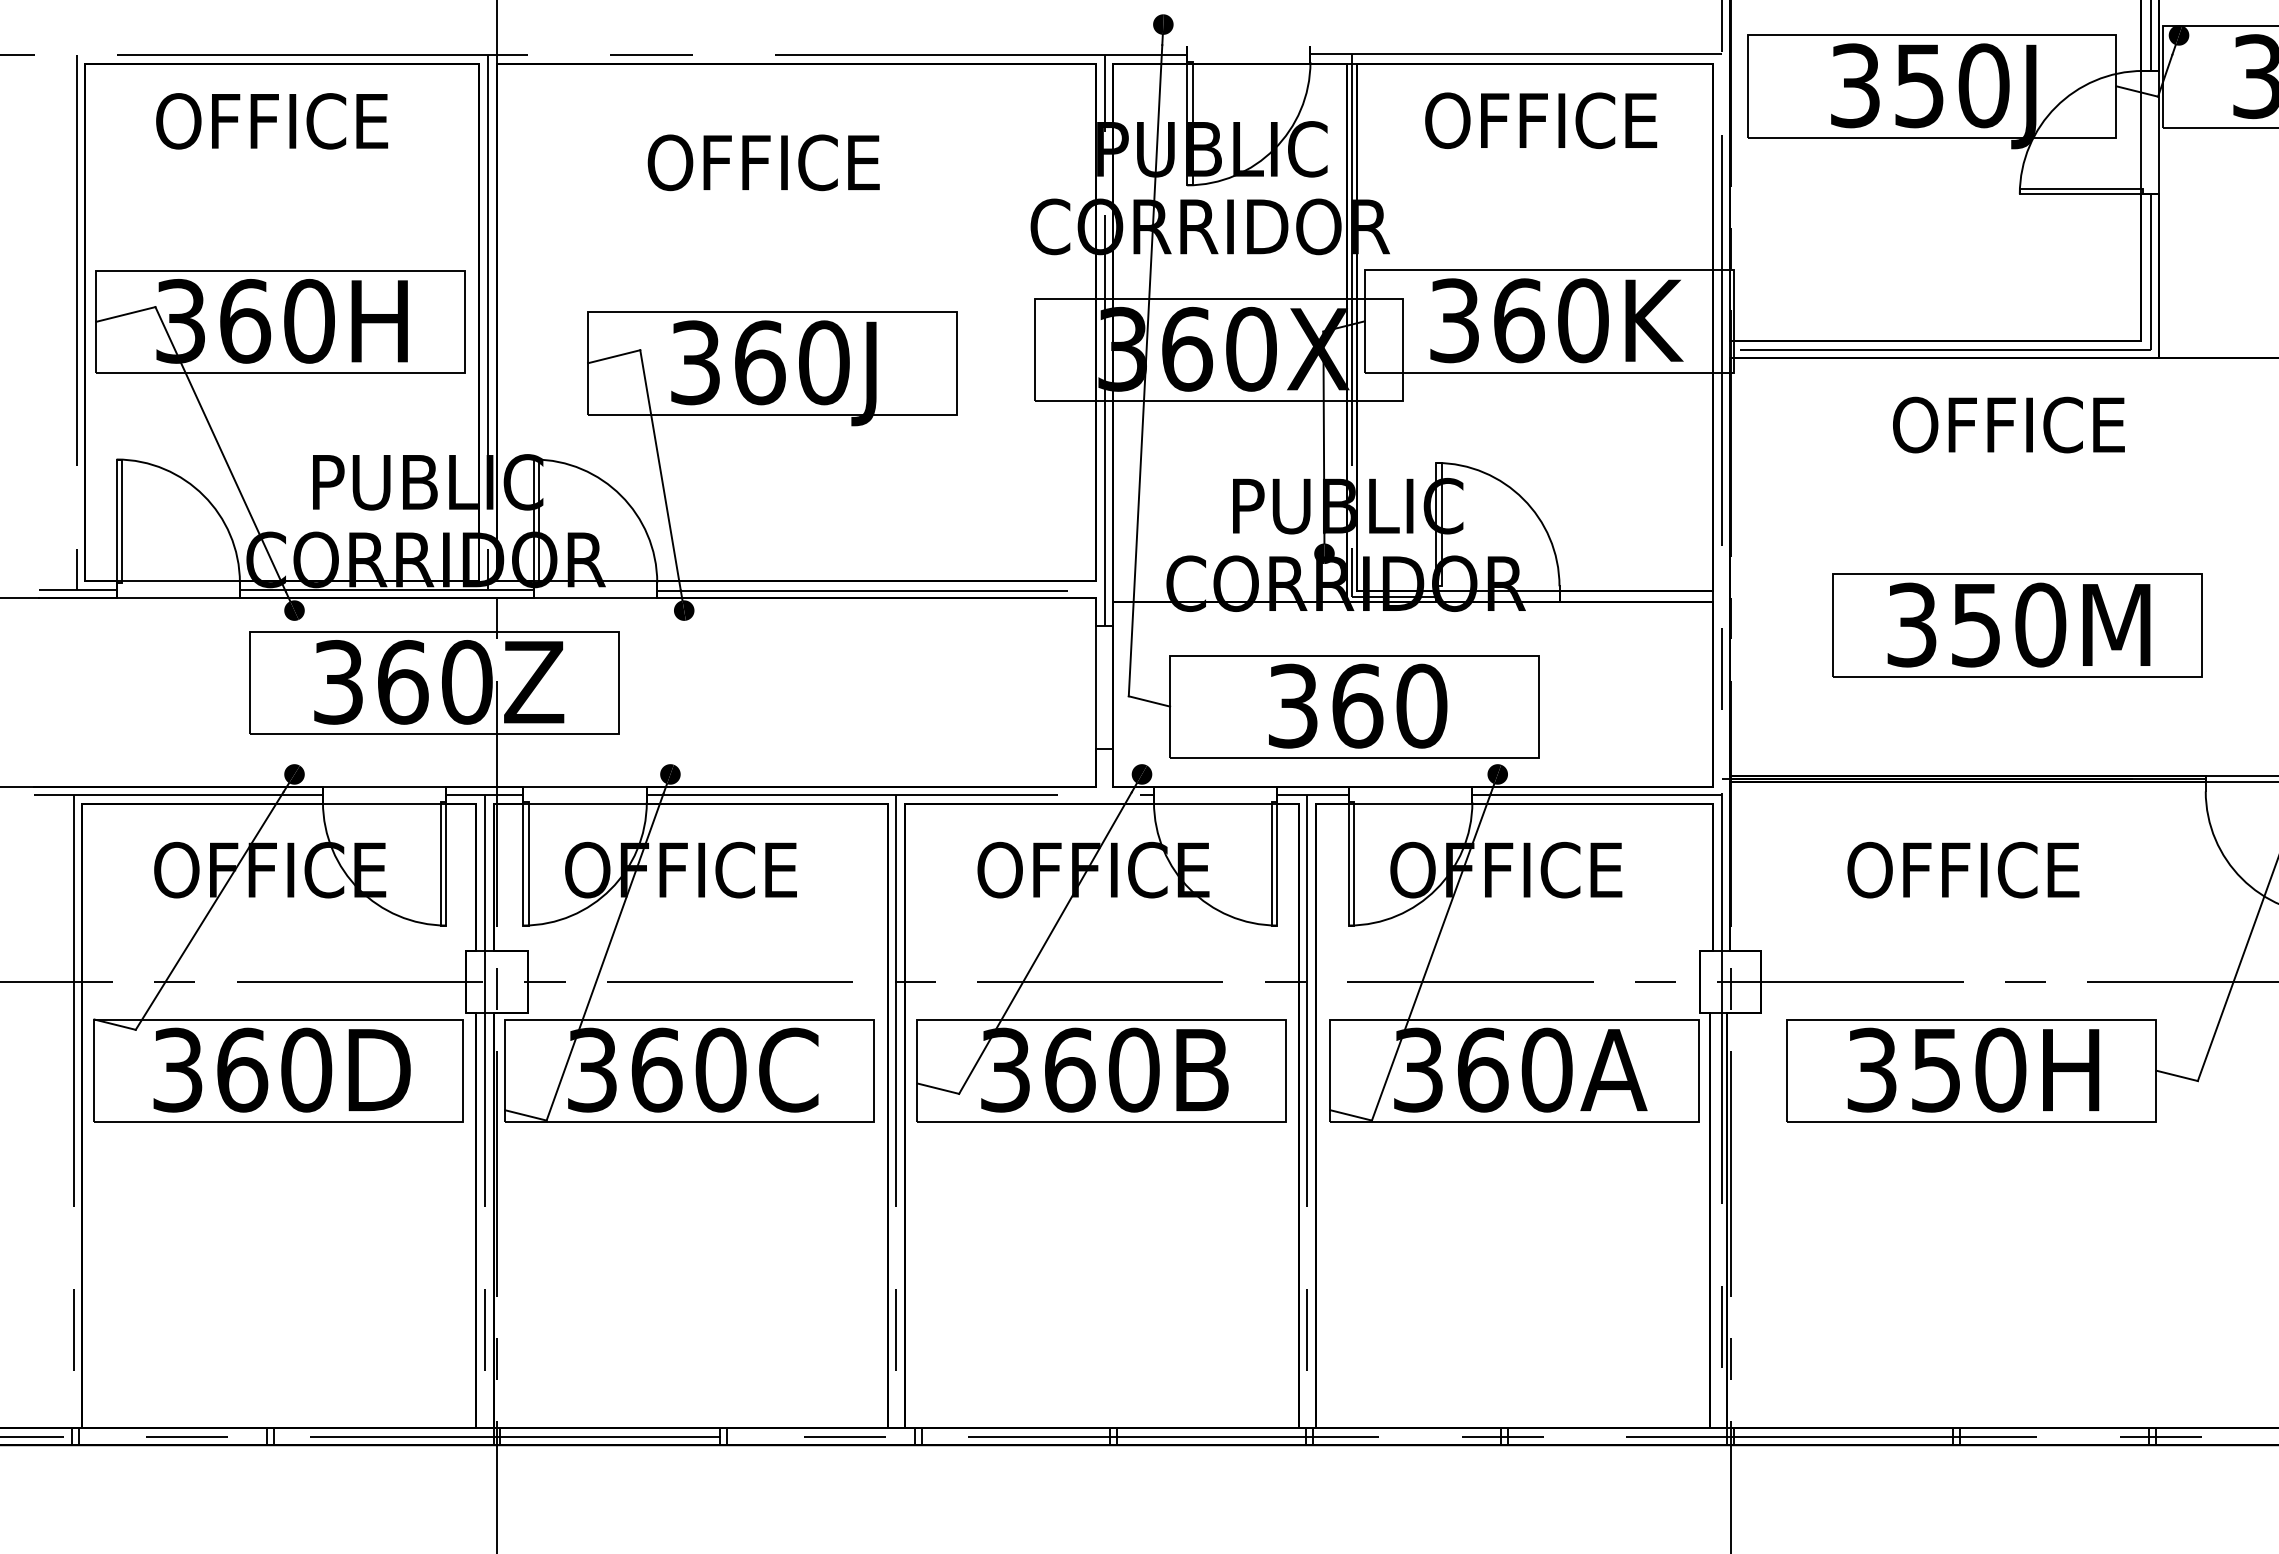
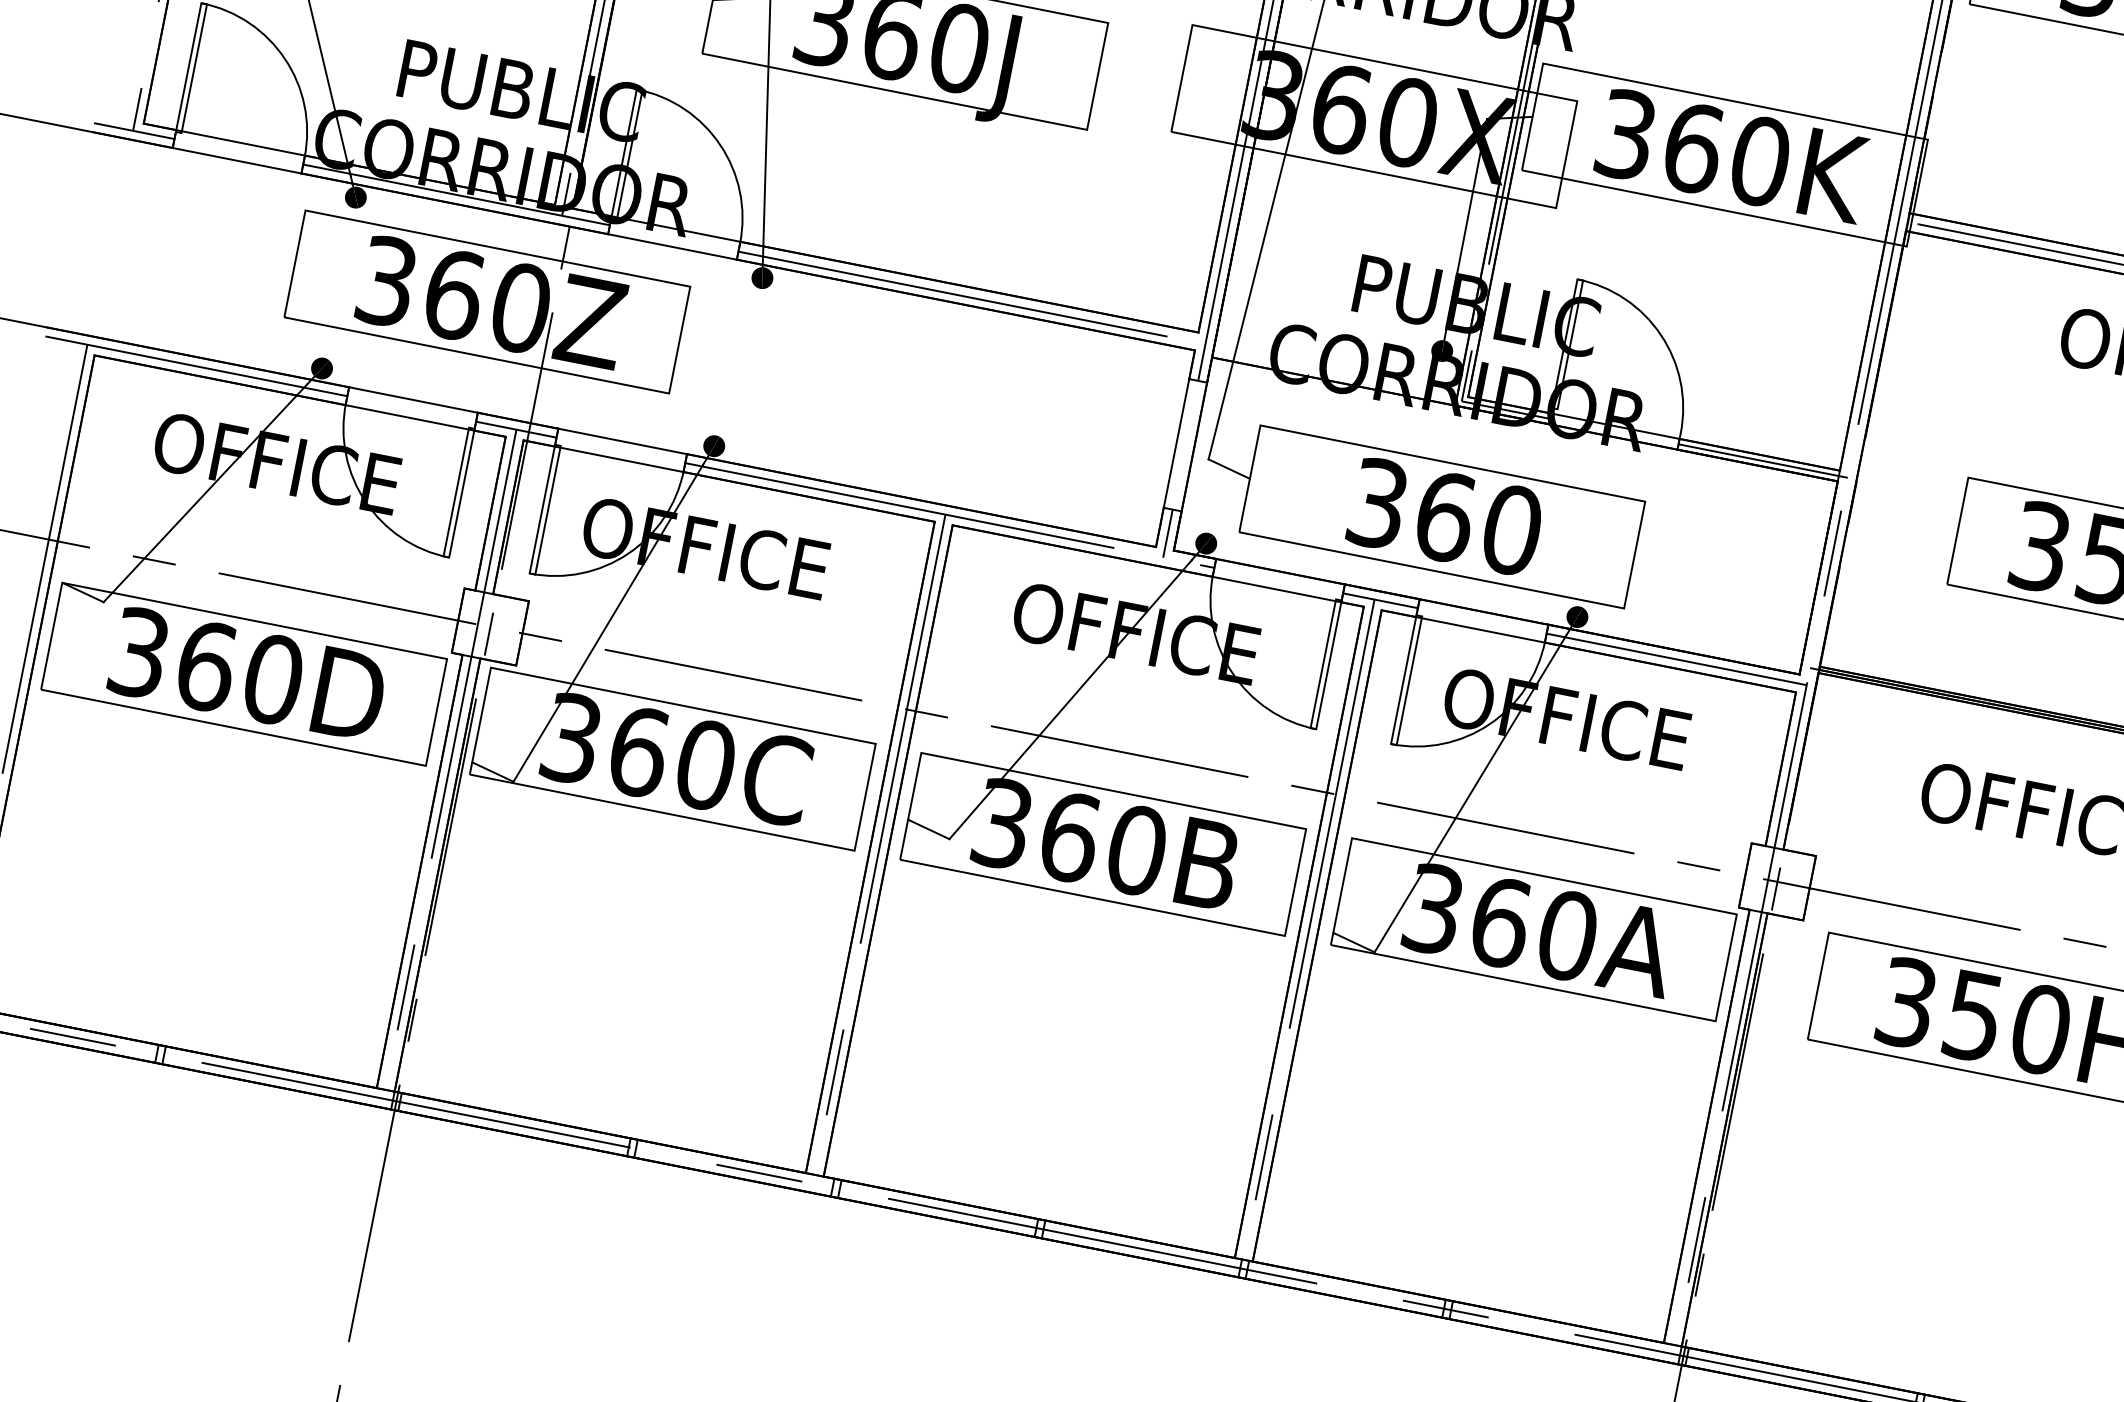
line: (1640, 596) -> (1763, 460), added
line: (1104, 772) -> (1167, 533), added

